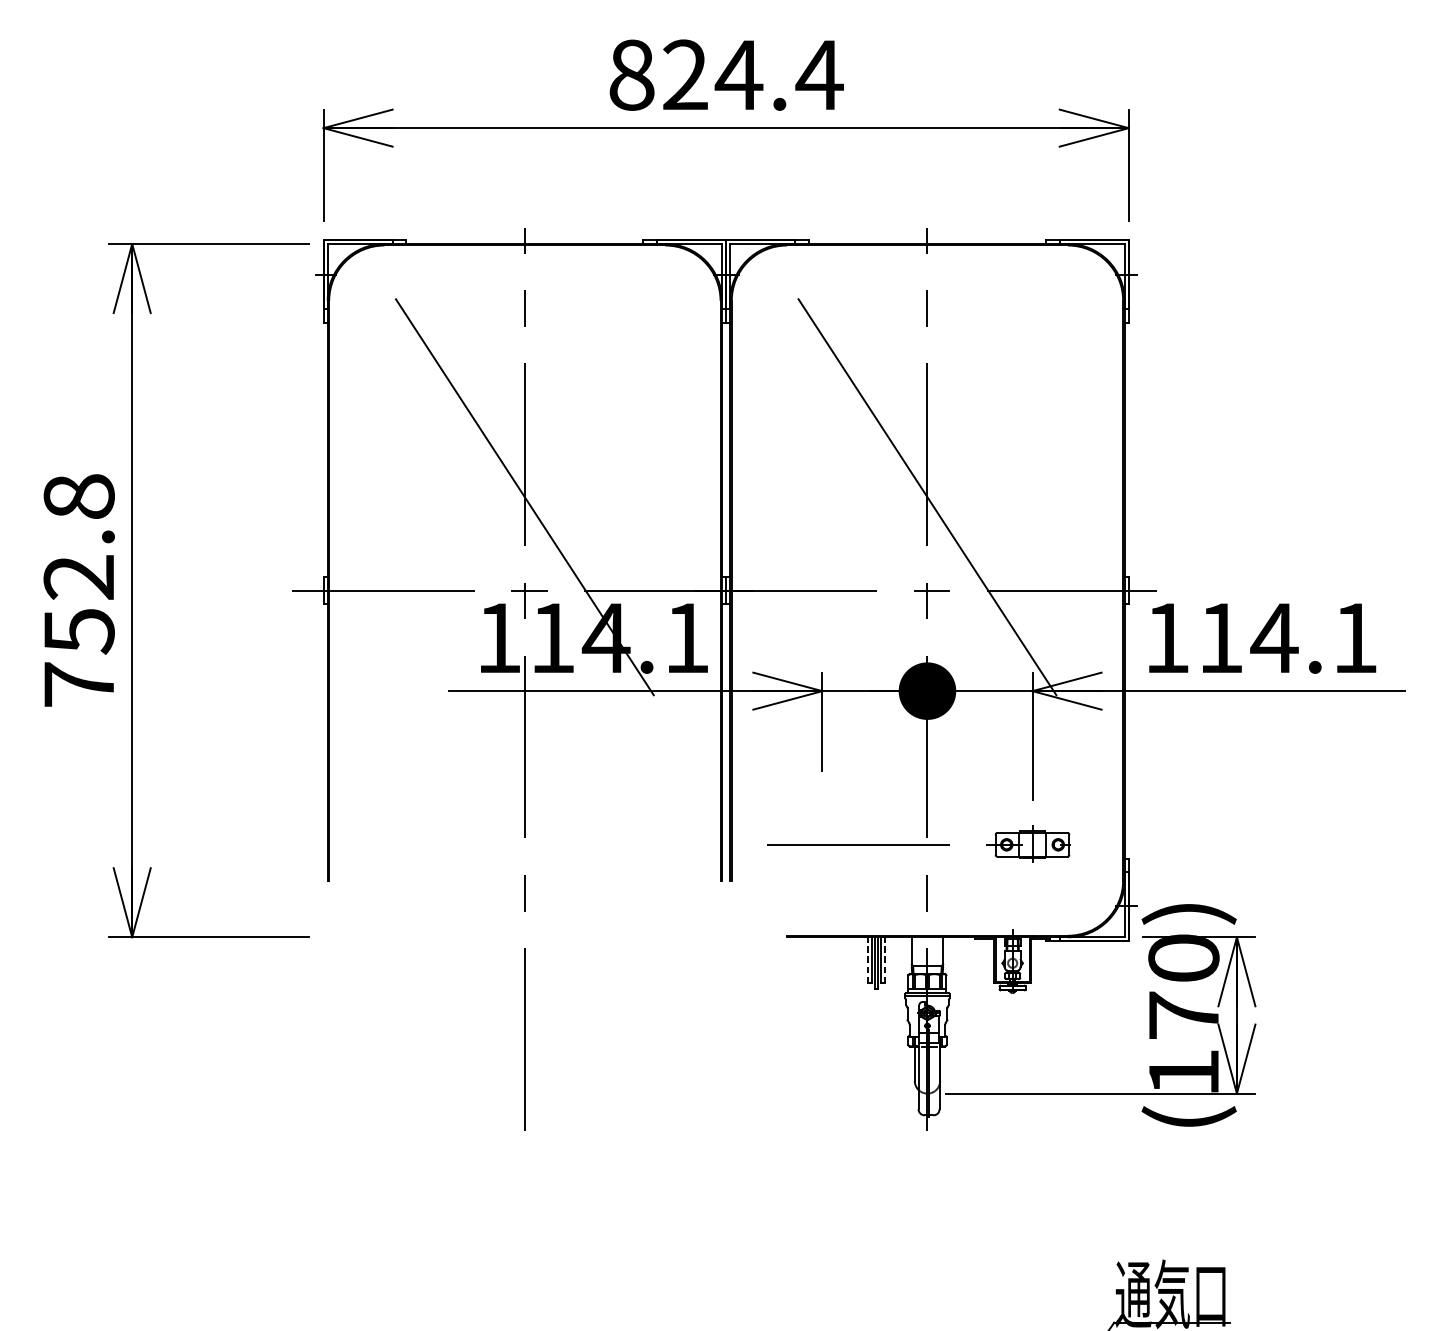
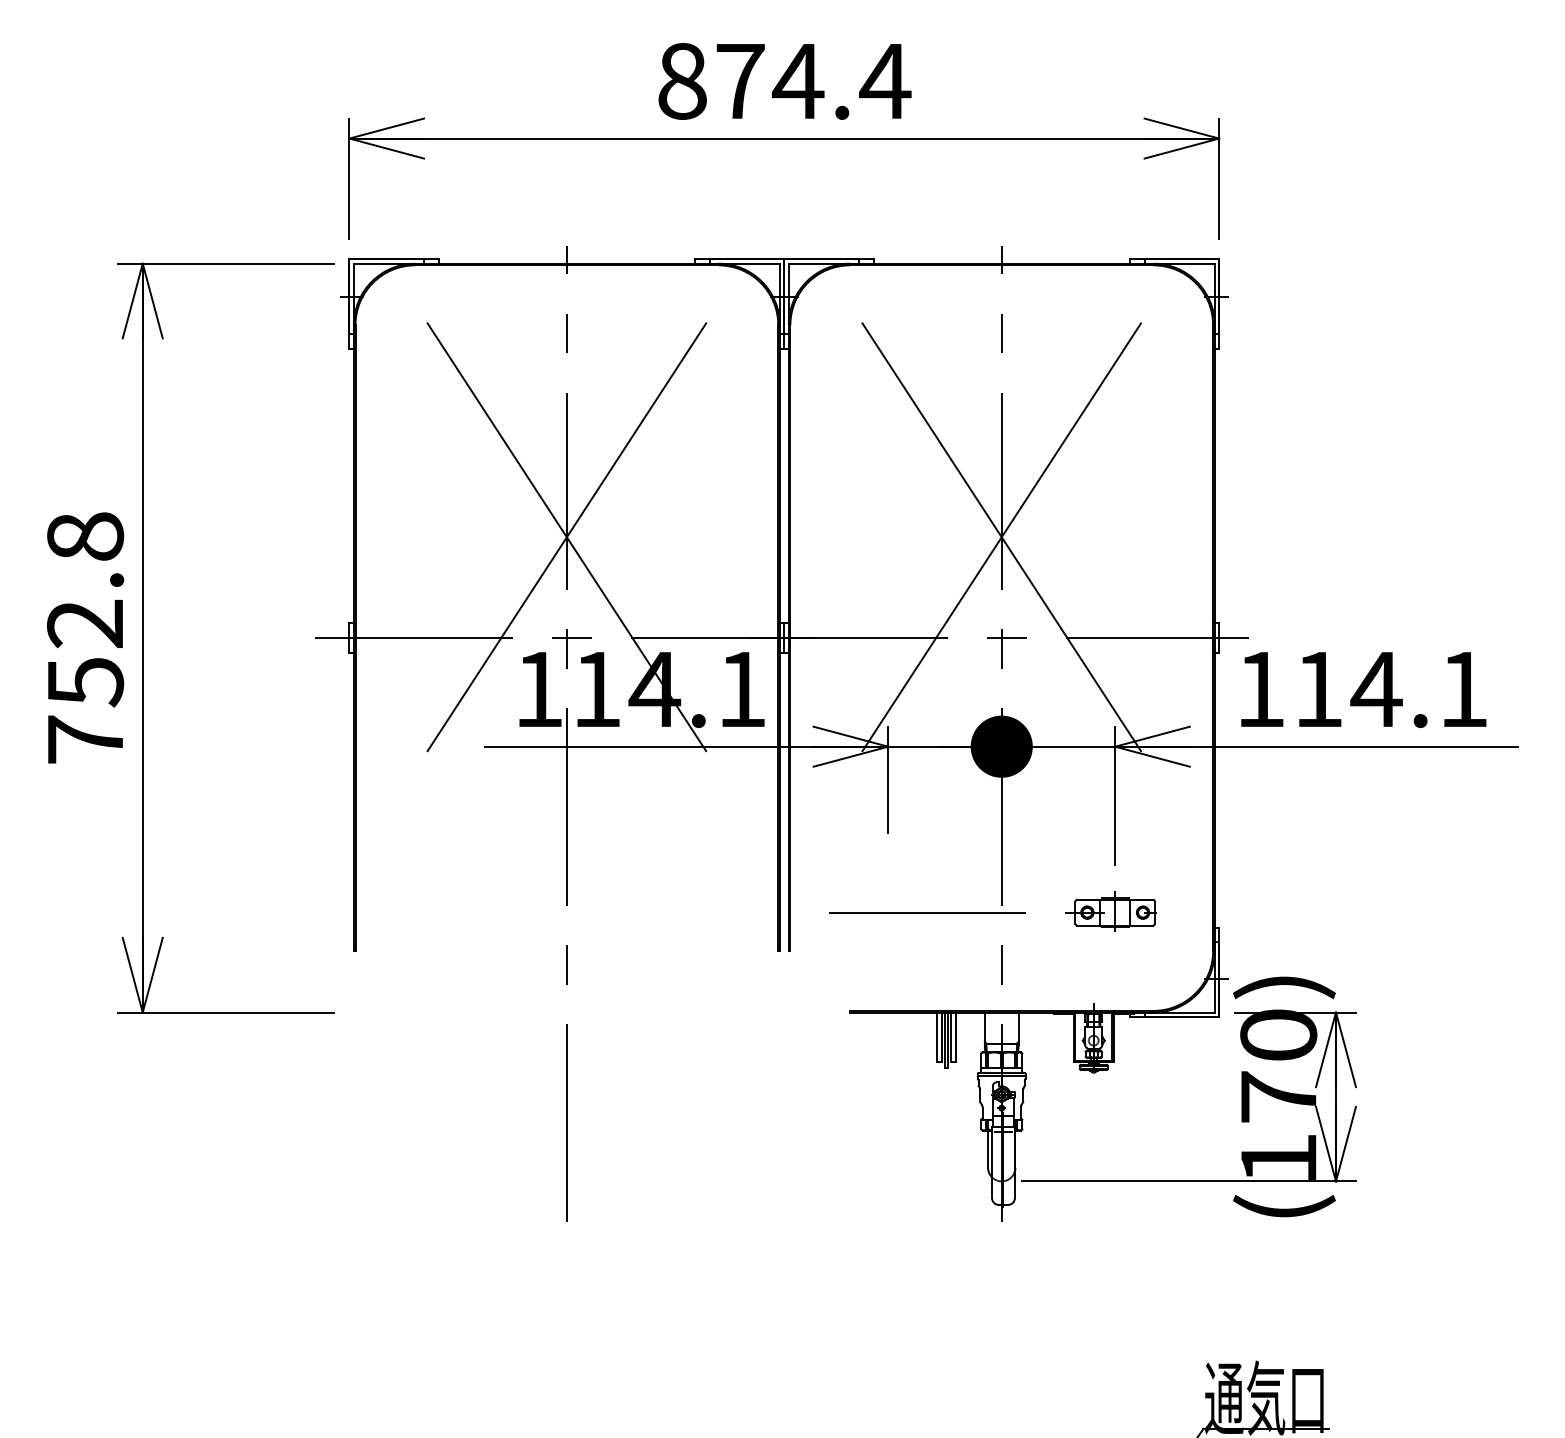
text: (685, 74) -> (740, 80), 824.4 -> 874.4
line: (524, 497) -> (566, 537), added
line: (927, 497) -> (1001, 537), added
line: (867, 960) -> (937, 1037), dashed -> solid
line: (884, 960) -> (955, 1037), dashed -> solid

